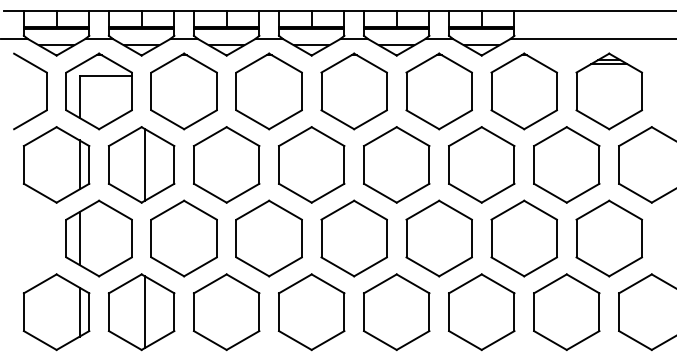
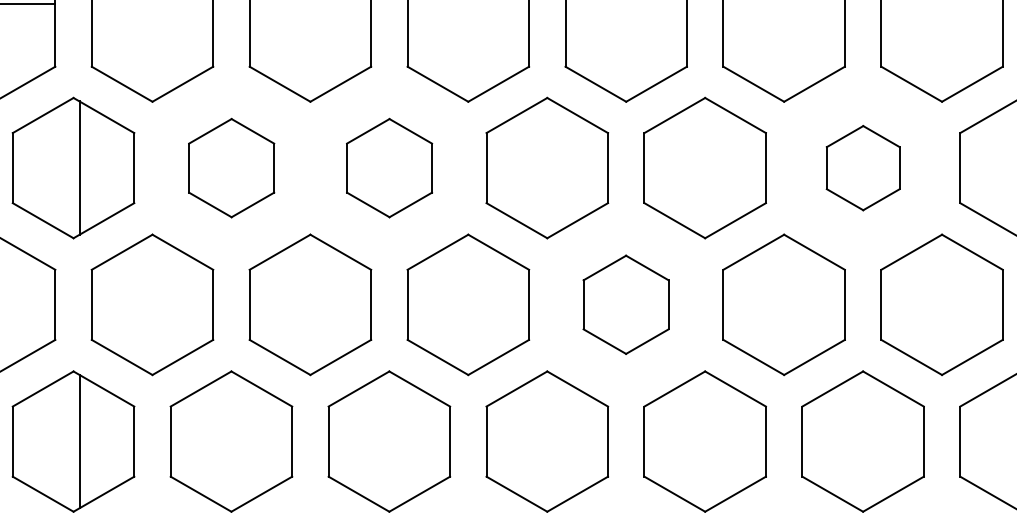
part: (226, 164) -> (231, 167), size x0.7
part: (311, 164) -> (389, 167), size x0.7
part: (566, 164) -> (862, 167), size x0.6
part: (438, 238) -> (624, 304), size x0.7

